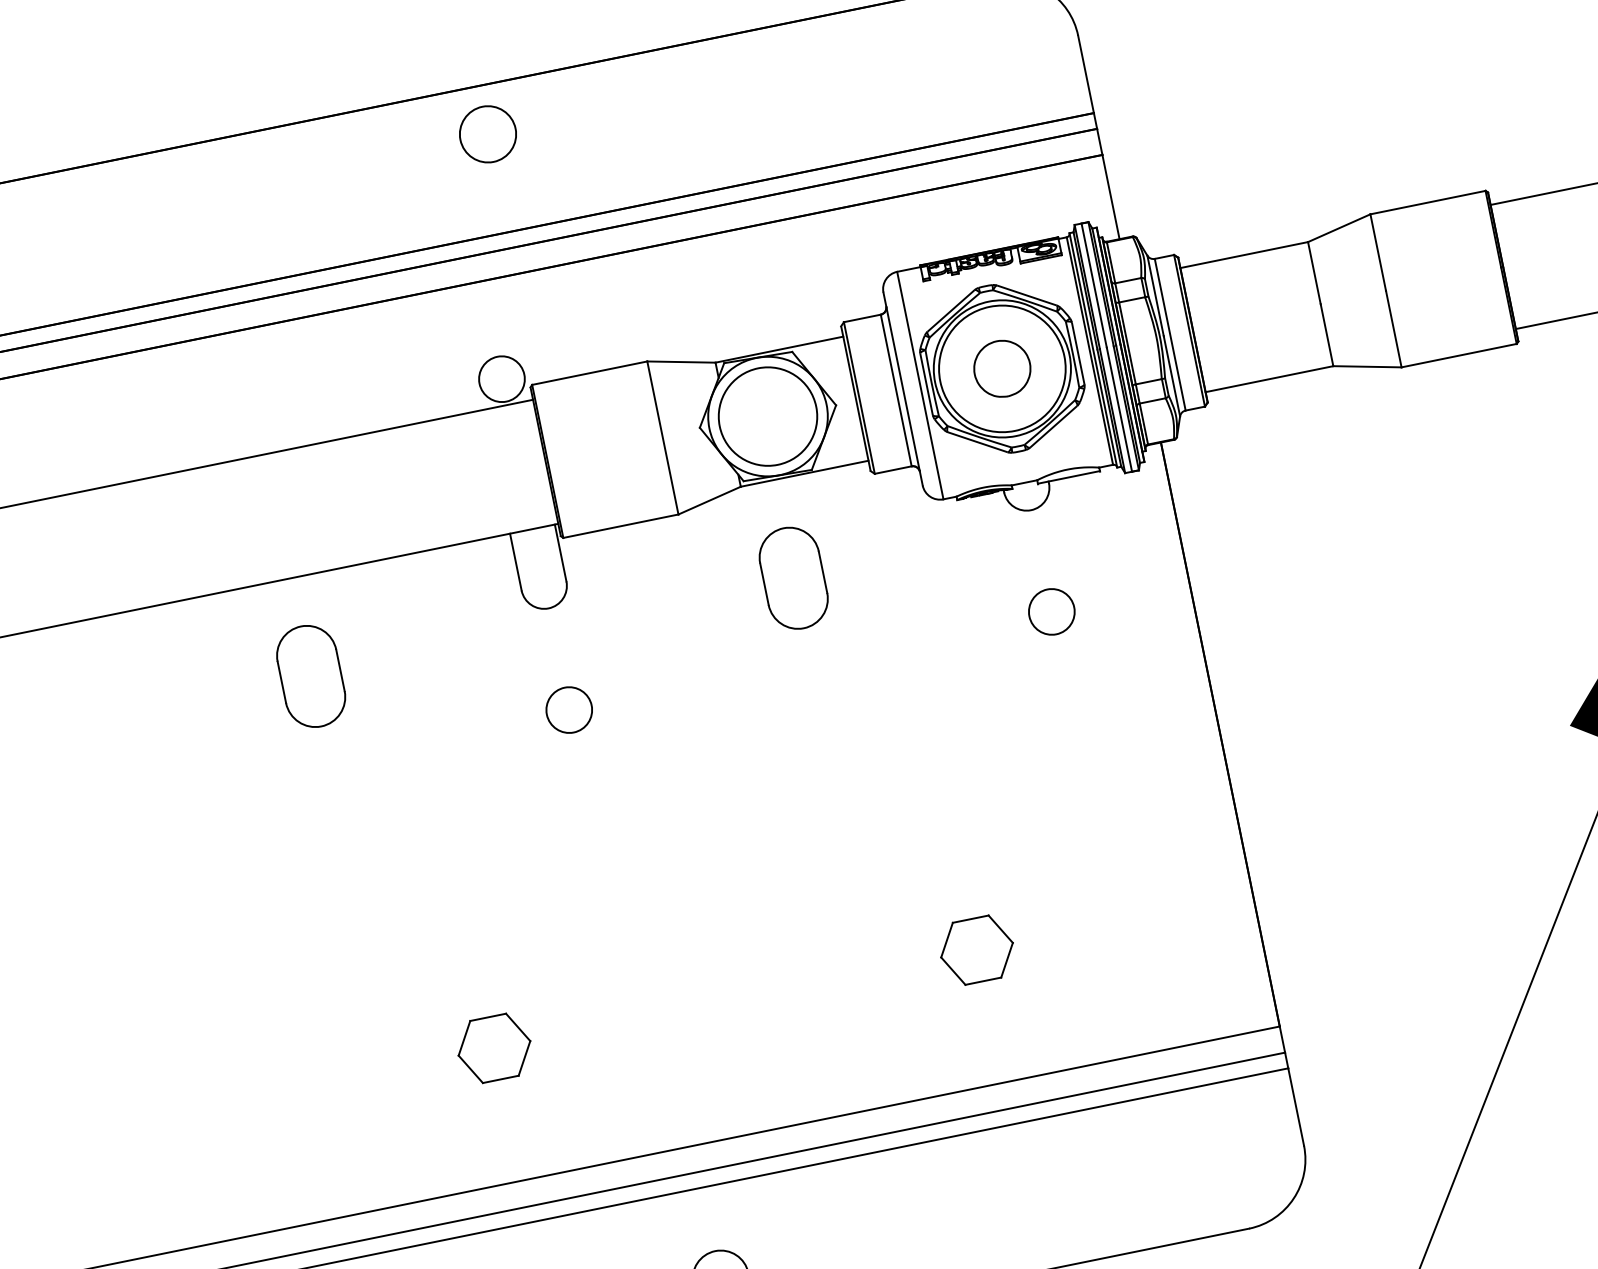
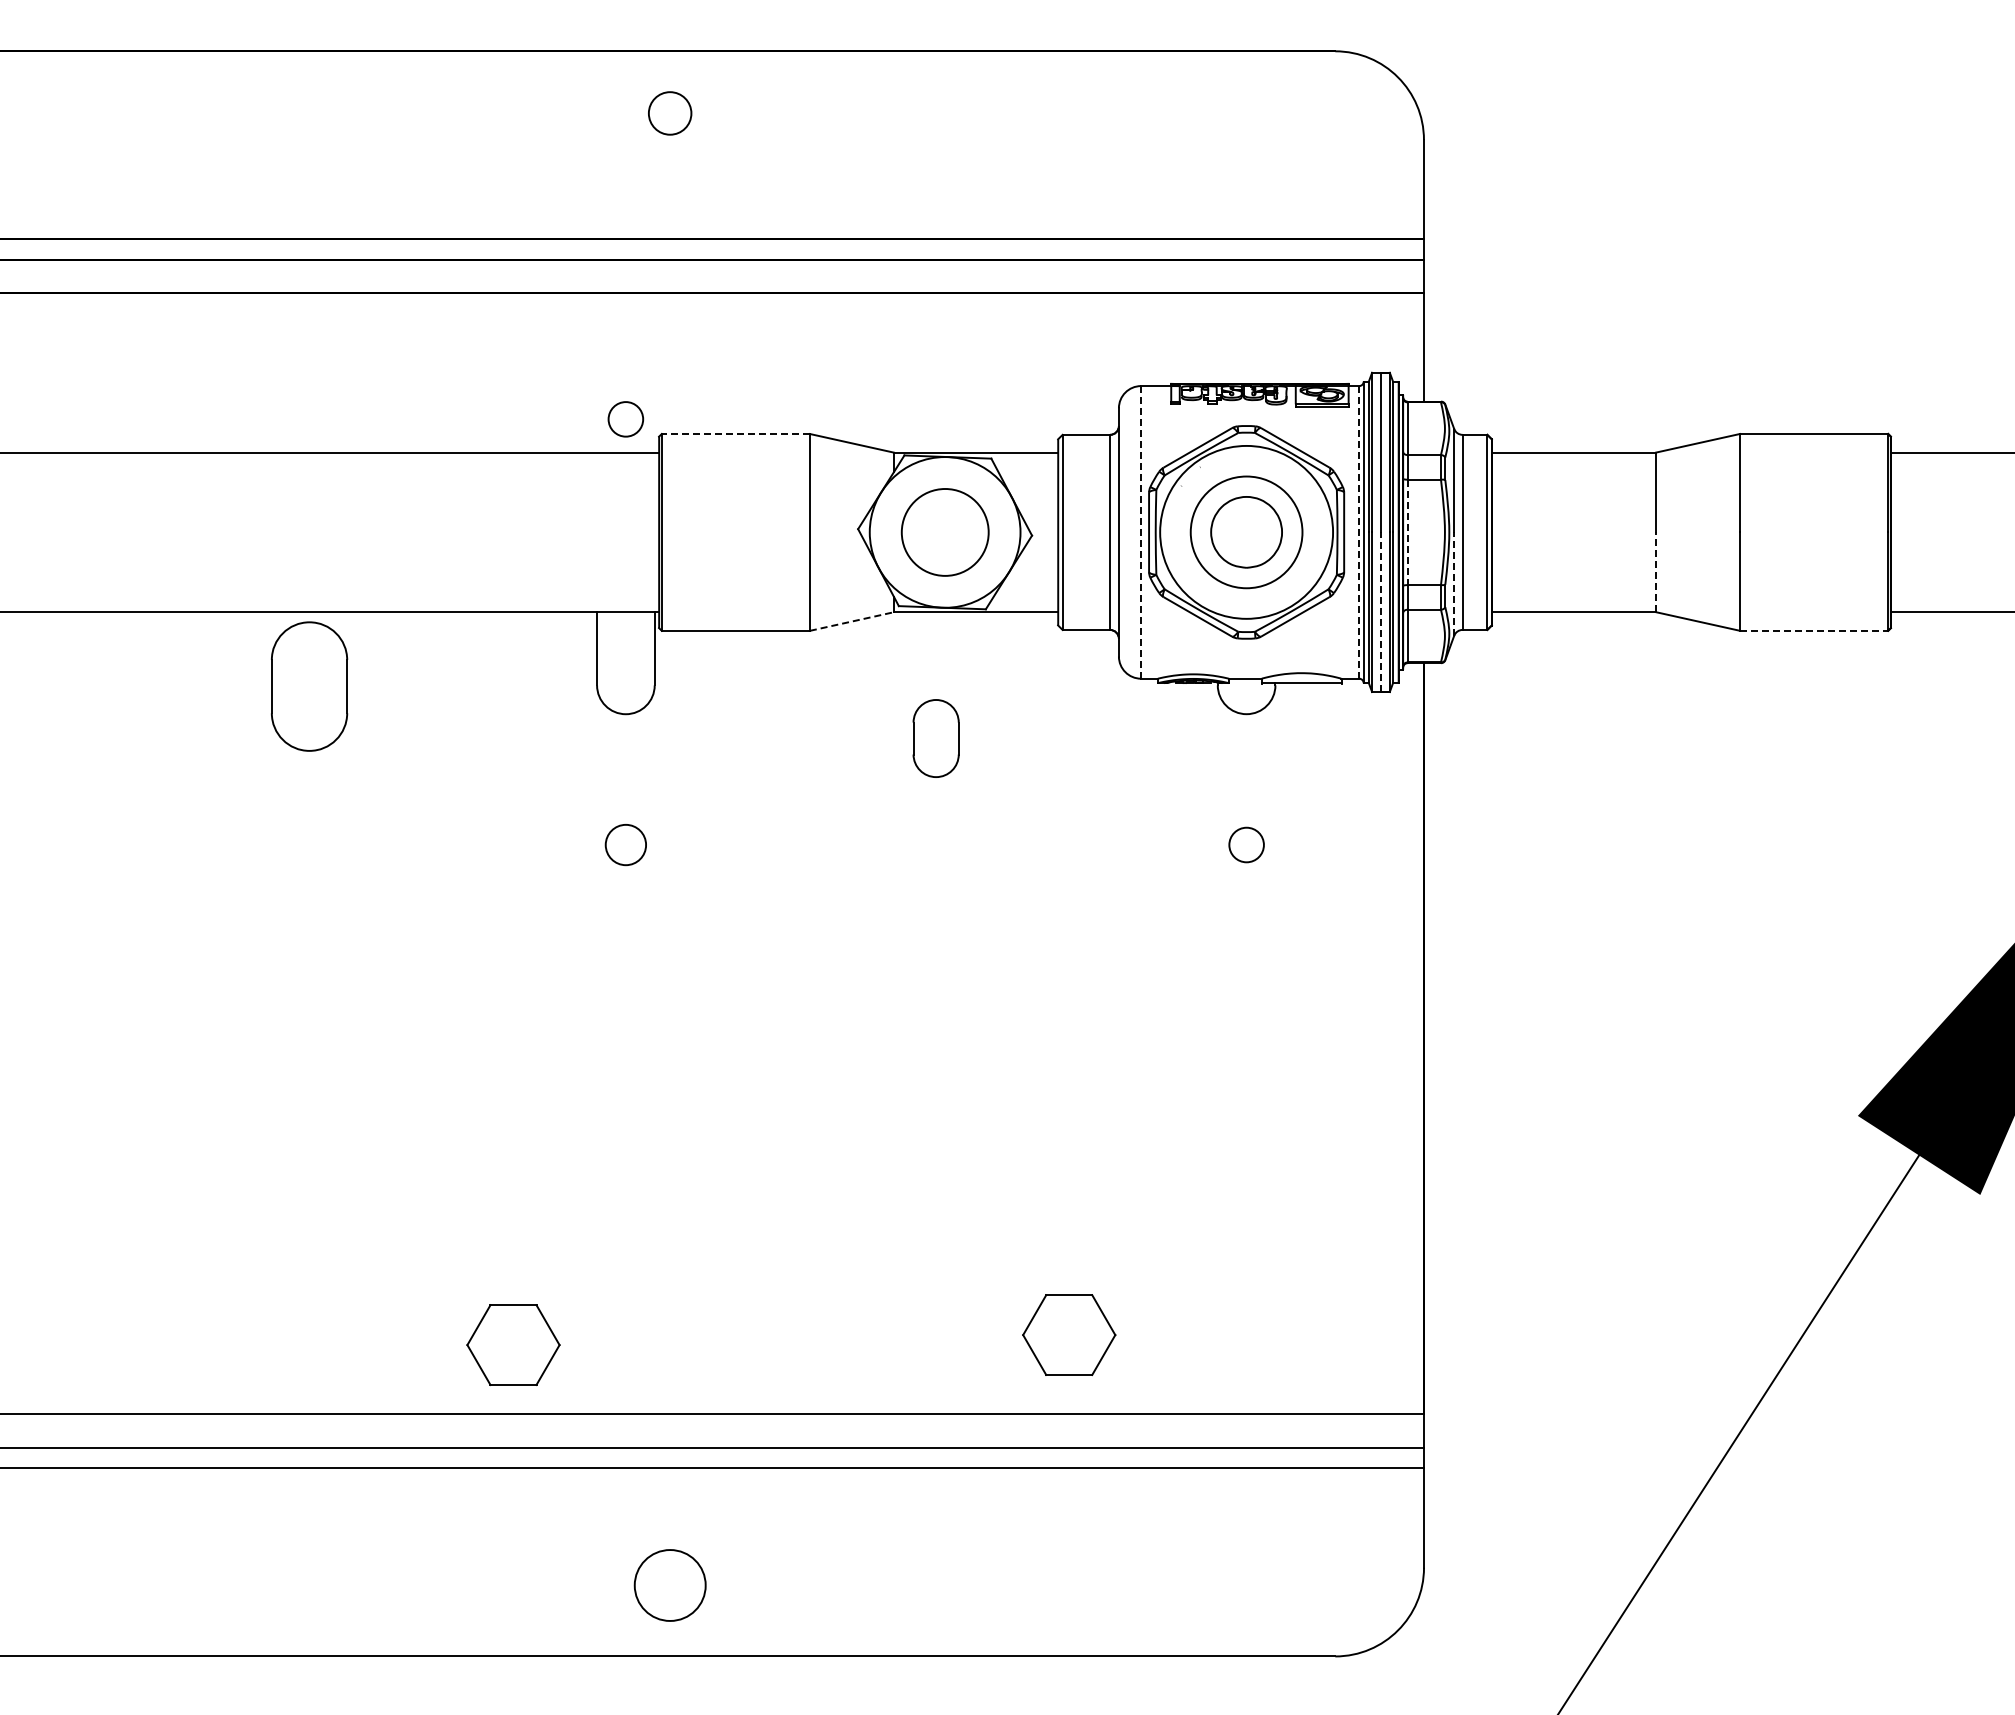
circle: (487, 134) -> (669, 113), size x0.6
line: (1327, 335) -> (1656, 572), solid -> dashed
line: (1127, 343) -> (1407, 532), solid -> dashed
line: (1089, 350) -> (1359, 531), solid -> dashed
line: (1459, 355) -> (1814, 630), solid -> dashed
circle: (1002, 368) -> (1246, 532), size x0.7
line: (589, 373) -> (735, 434), solid -> dashed
line: (1172, 376) -> (1454, 584), solid -> dashed
circle: (501, 379) -> (625, 419), size x0.6
line: (920, 385) -> (1141, 532), solid -> dashed
line: (1119, 409) -> (1380, 612), solid -> dashed
circle: (768, 416) -> (945, 532), size x0.7
line: (710, 500) -> (852, 621), solid -> dashed
part: (793, 578) -> (935, 738), size x0.6
circle: (1051, 611) -> (1246, 844), size x0.6
part: (311, 676) -> (309, 686), moved
circle: (568, 709) -> (625, 844), size x0.7
part: (977, 949) -> (1069, 1334), moved
part: (494, 1047) -> (513, 1344), moved

